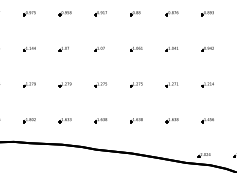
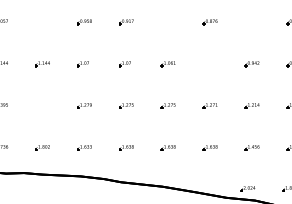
part: (29, 13) -> (42, 22), removed
part: (134, 13) -> (166, 22), removed
part: (207, 13) -> (251, 22), removed
part: (171, 49) -> (209, 64), removed
part: (29, 84) -> (42, 105), removed

